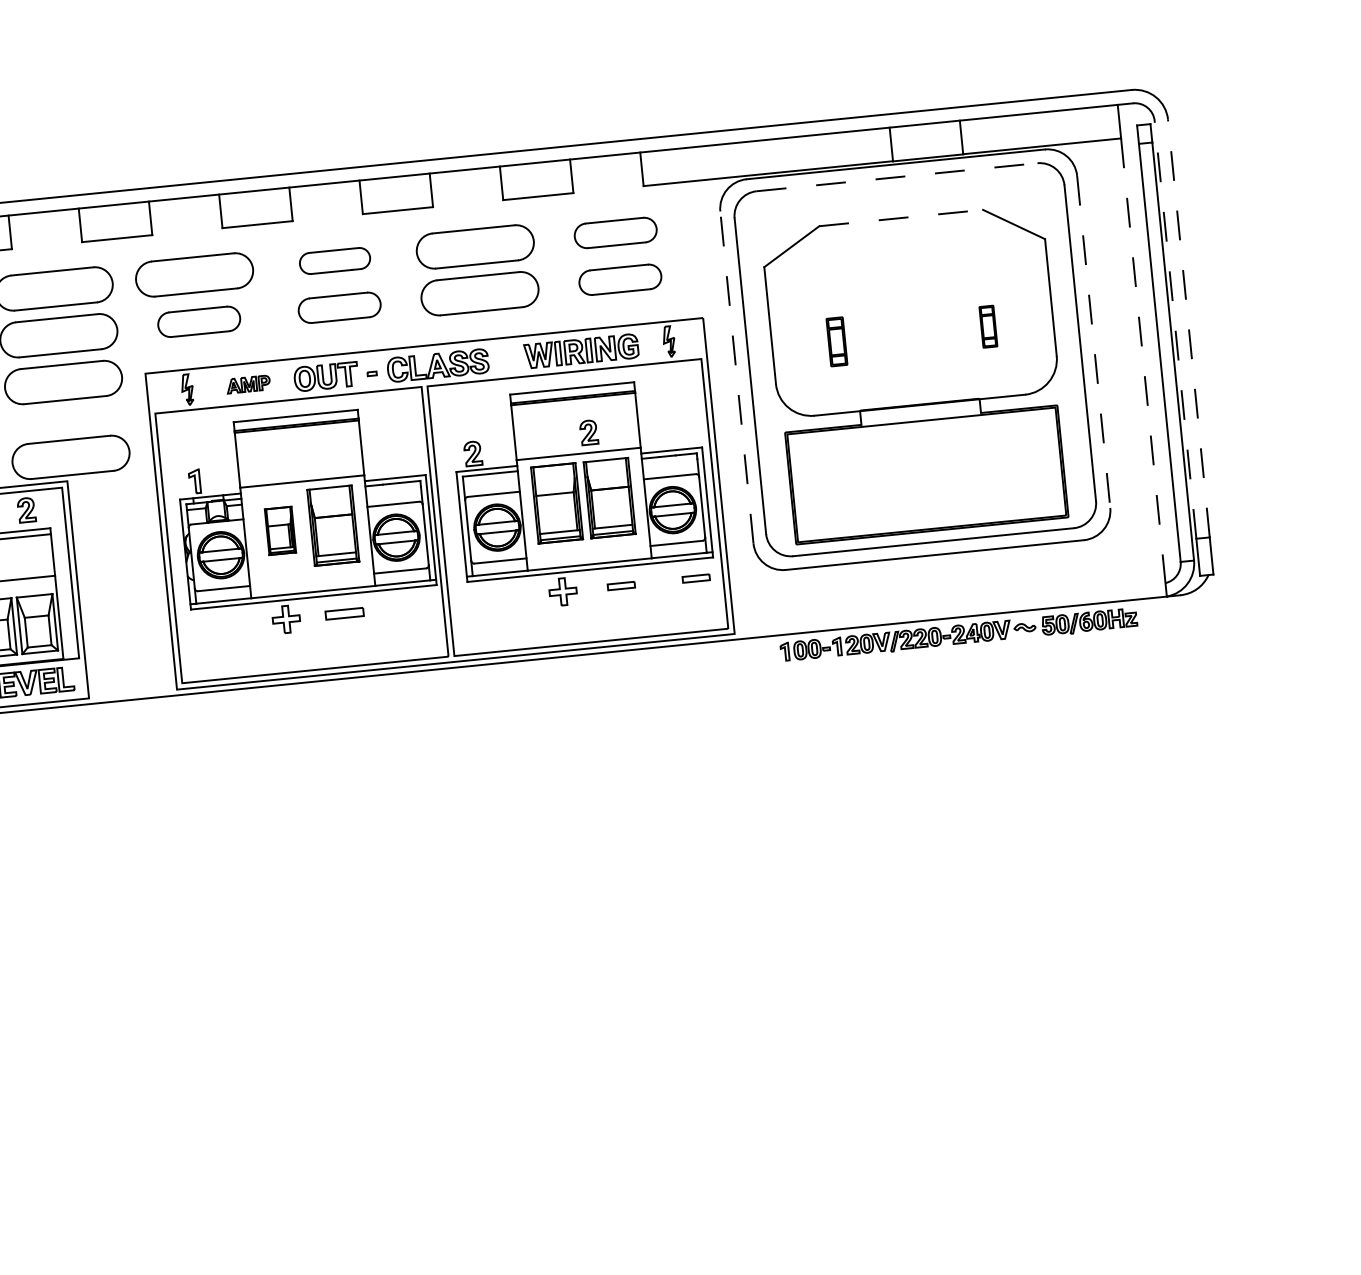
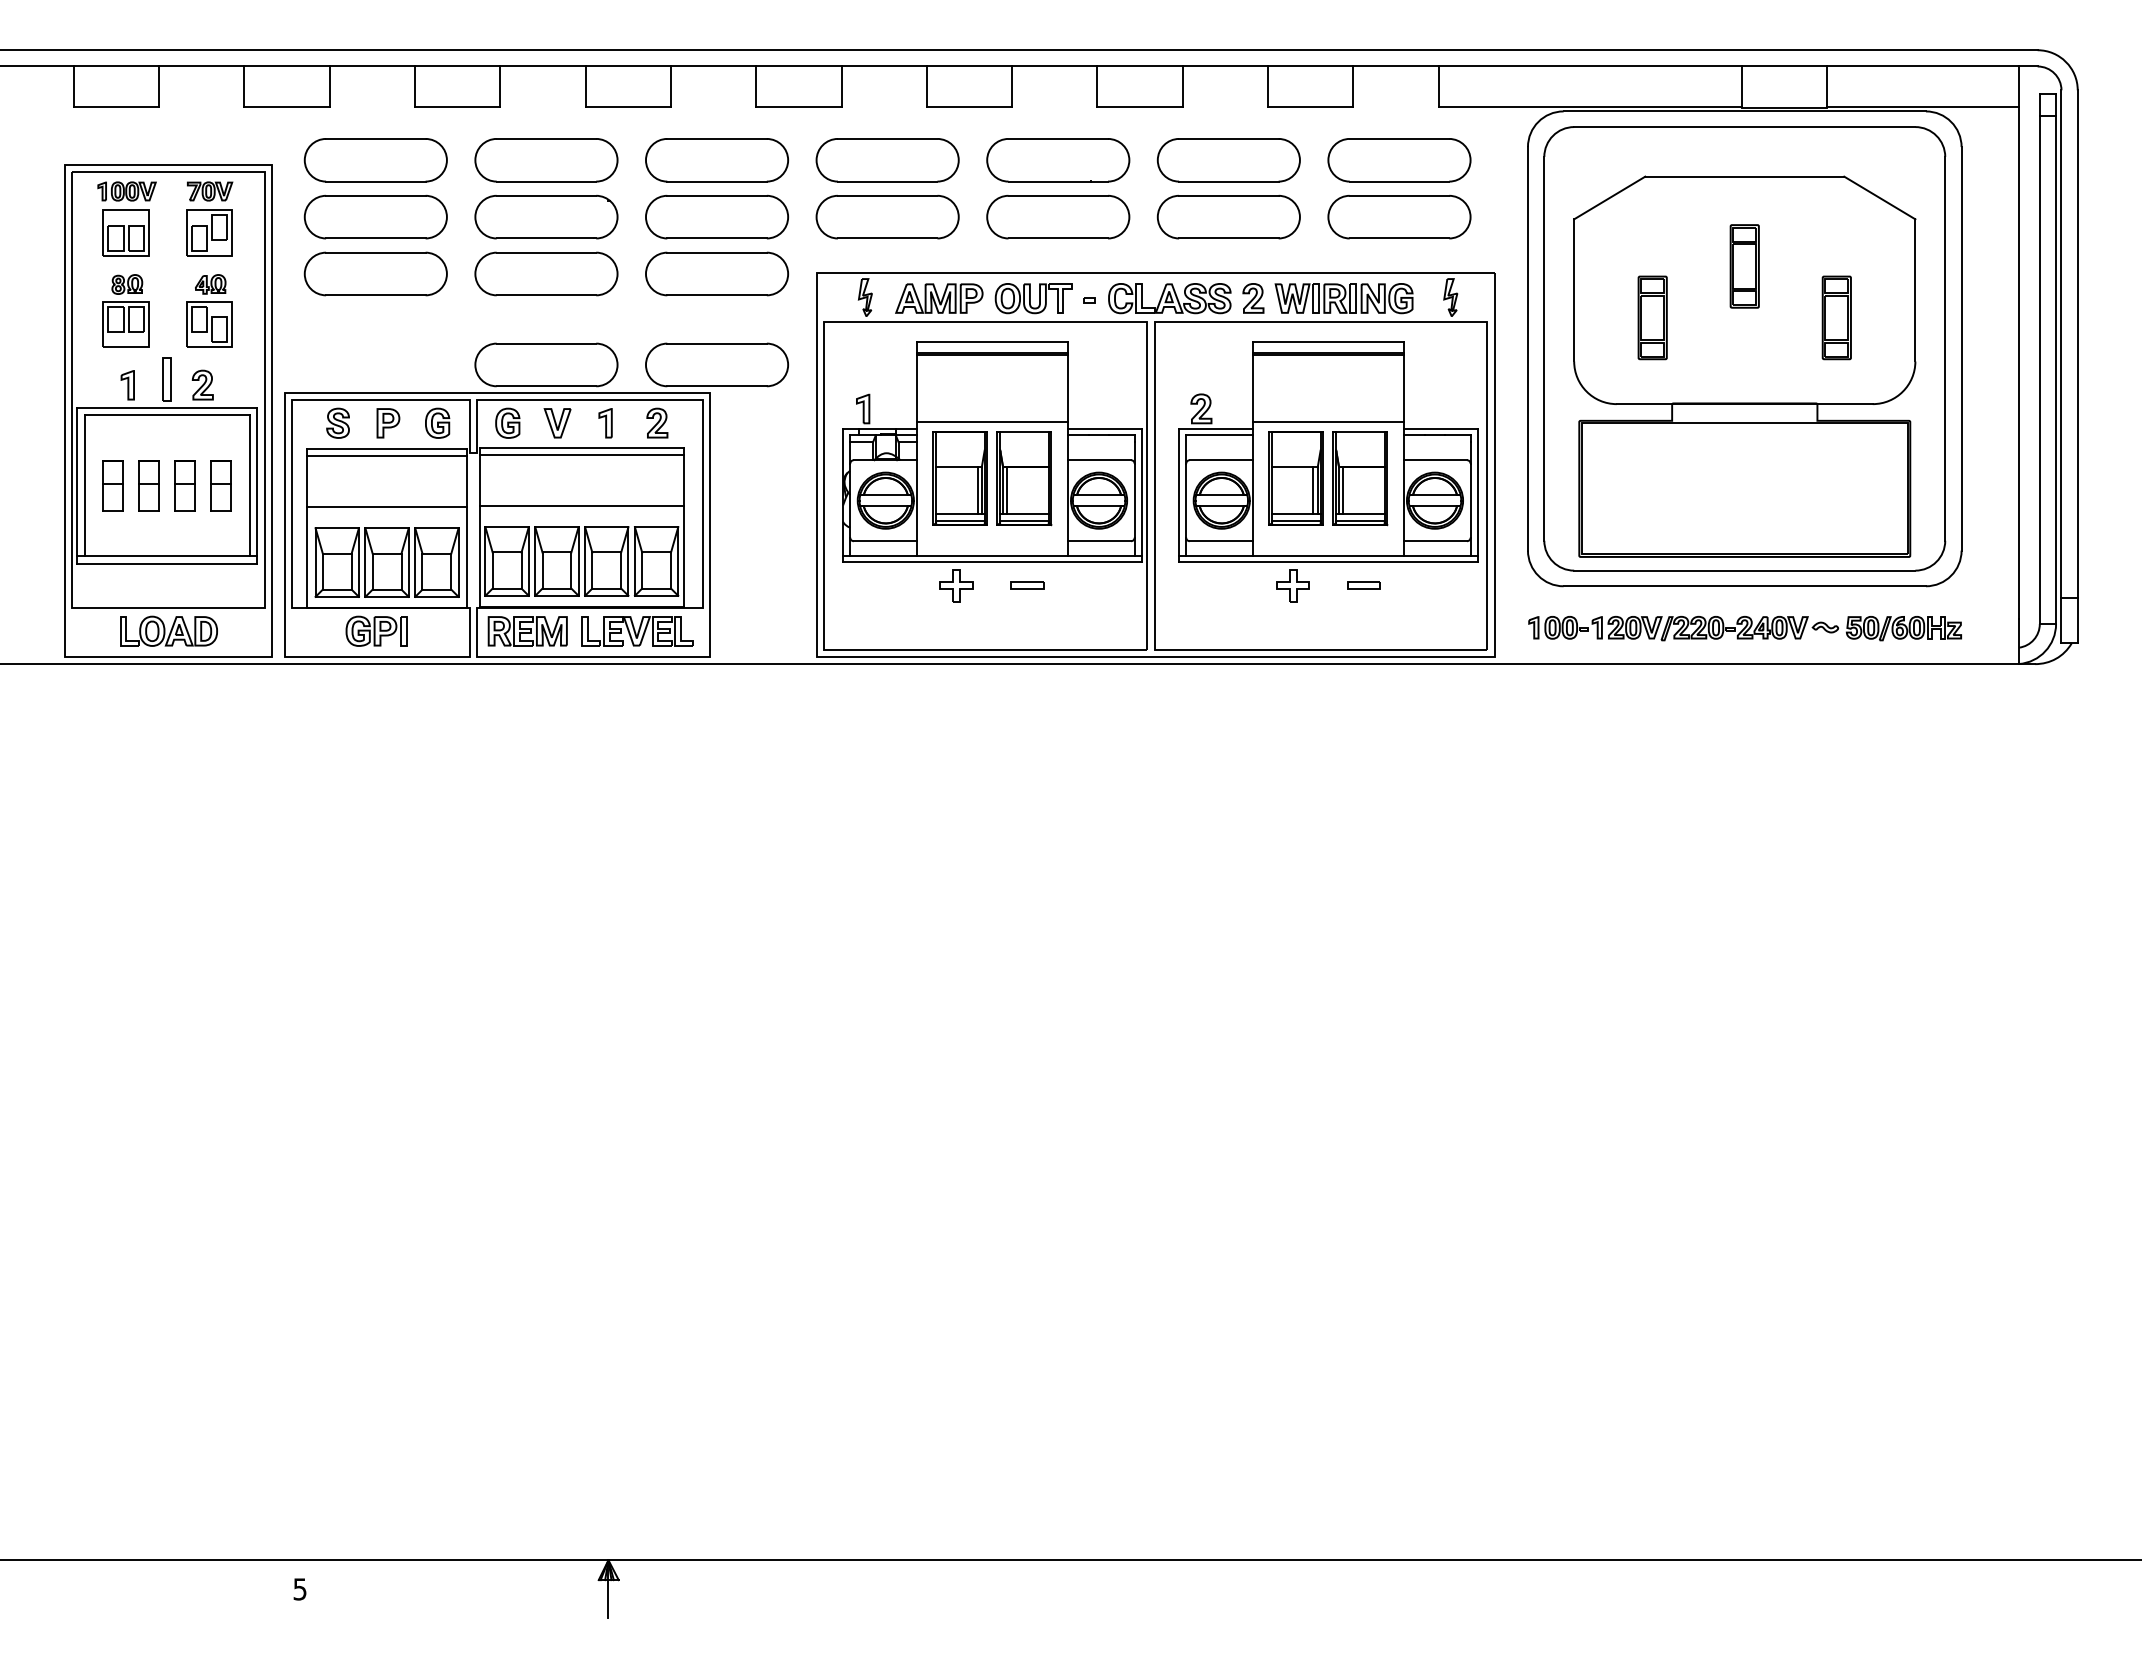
line: (896, 177) -> (1744, 127), dashed -> solid
line: (900, 217) -> (1744, 176), dashed -> solid
part: (615, 233) -> (1399, 160), size x1.43
part: (335, 261) -> (1058, 160), size x1.67
part: (620, 280) -> (1399, 217), size x1.43
part: (908, 291) -> (1744, 266), added
part: (339, 308) -> (1058, 217), size x1.43
part: (199, 322) -> (887, 217), size x1.43
part: (988, 326) -> (1836, 317), size x1.67
line: (1188, 328) -> (2077, 344), dashed -> solid
line: (1175, 330) -> (2061, 344), dashed -> solid
part: (836, 341) -> (1652, 317), size x1.43
line: (1093, 341) -> (1961, 348), dashed -> solid
line: (1141, 349) -> (2018, 363), dashed -> solid
line: (736, 377) -> (1527, 348), dashed -> solid
part: (248, 384) -> (939, 298), size x1.67
part: (589, 432) -> (1253, 298), moved
line: (596, 509) -> (1343, 490), added
line: (572, 511) -> (1313, 490), added
part: (279, 530) -> (959, 478), size x1.67
line: (320, 536) -> (1007, 490), added
part: (695, 578) -> (1454, 585), removed
part: (344, 613) -> (1027, 585), size x0.71
part: (958, 635) -> (1744, 628), moved

